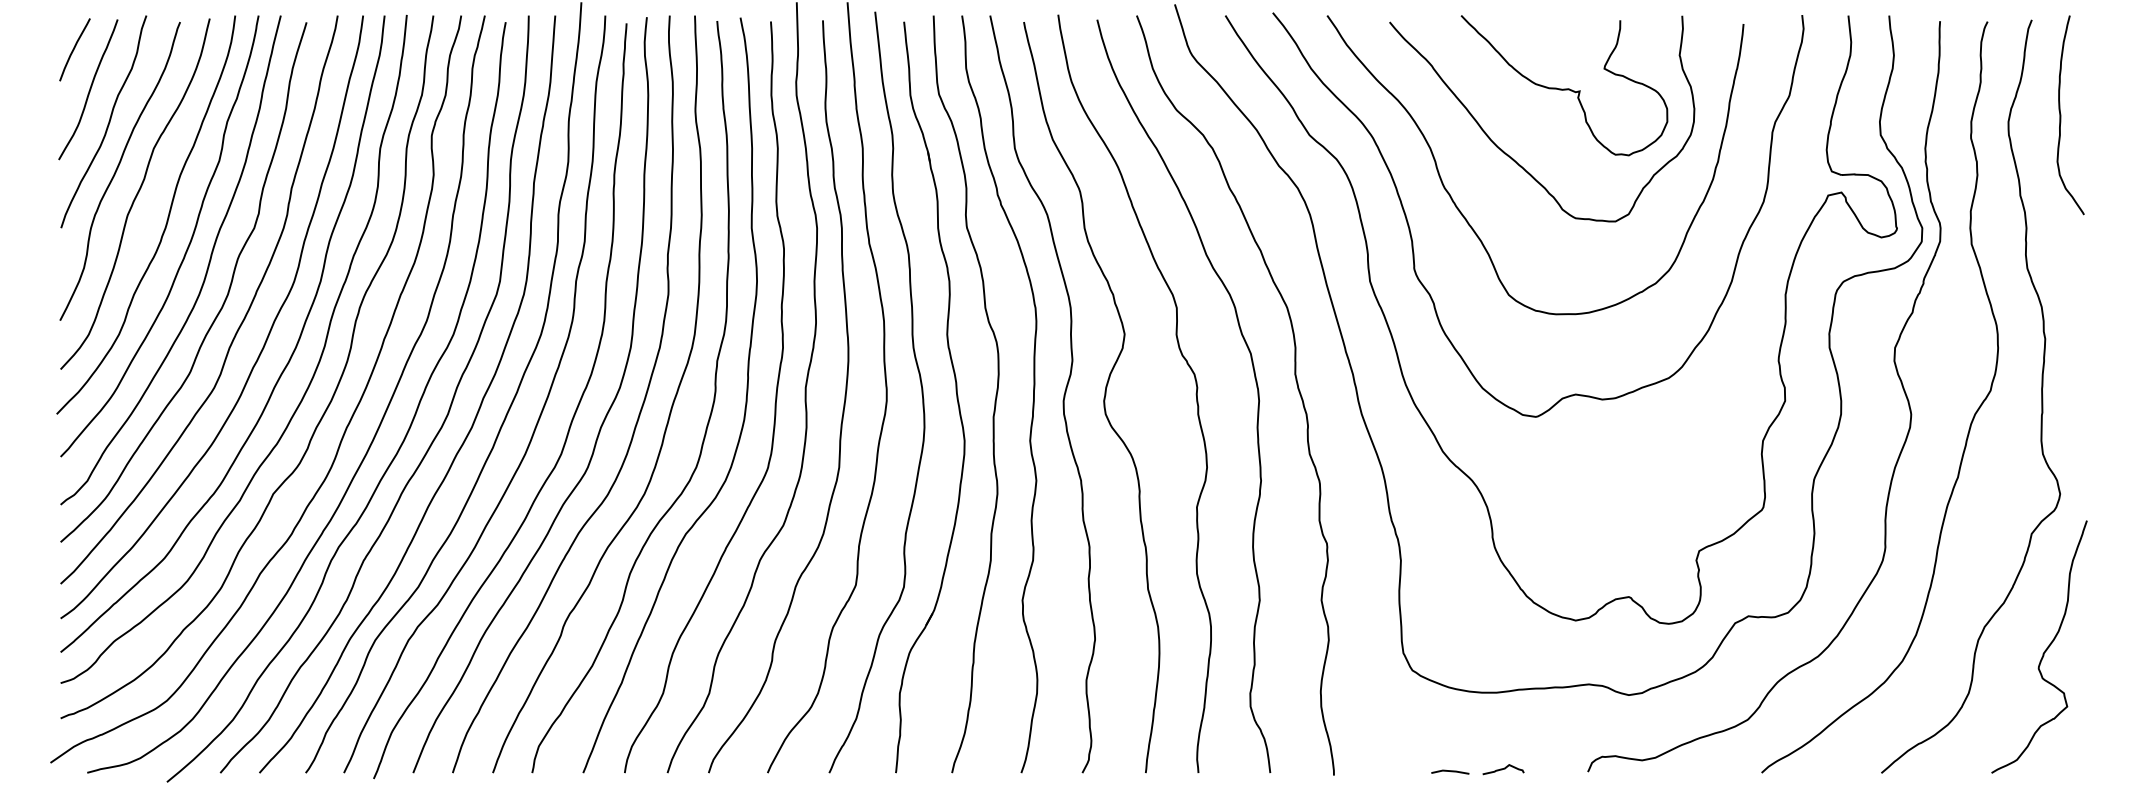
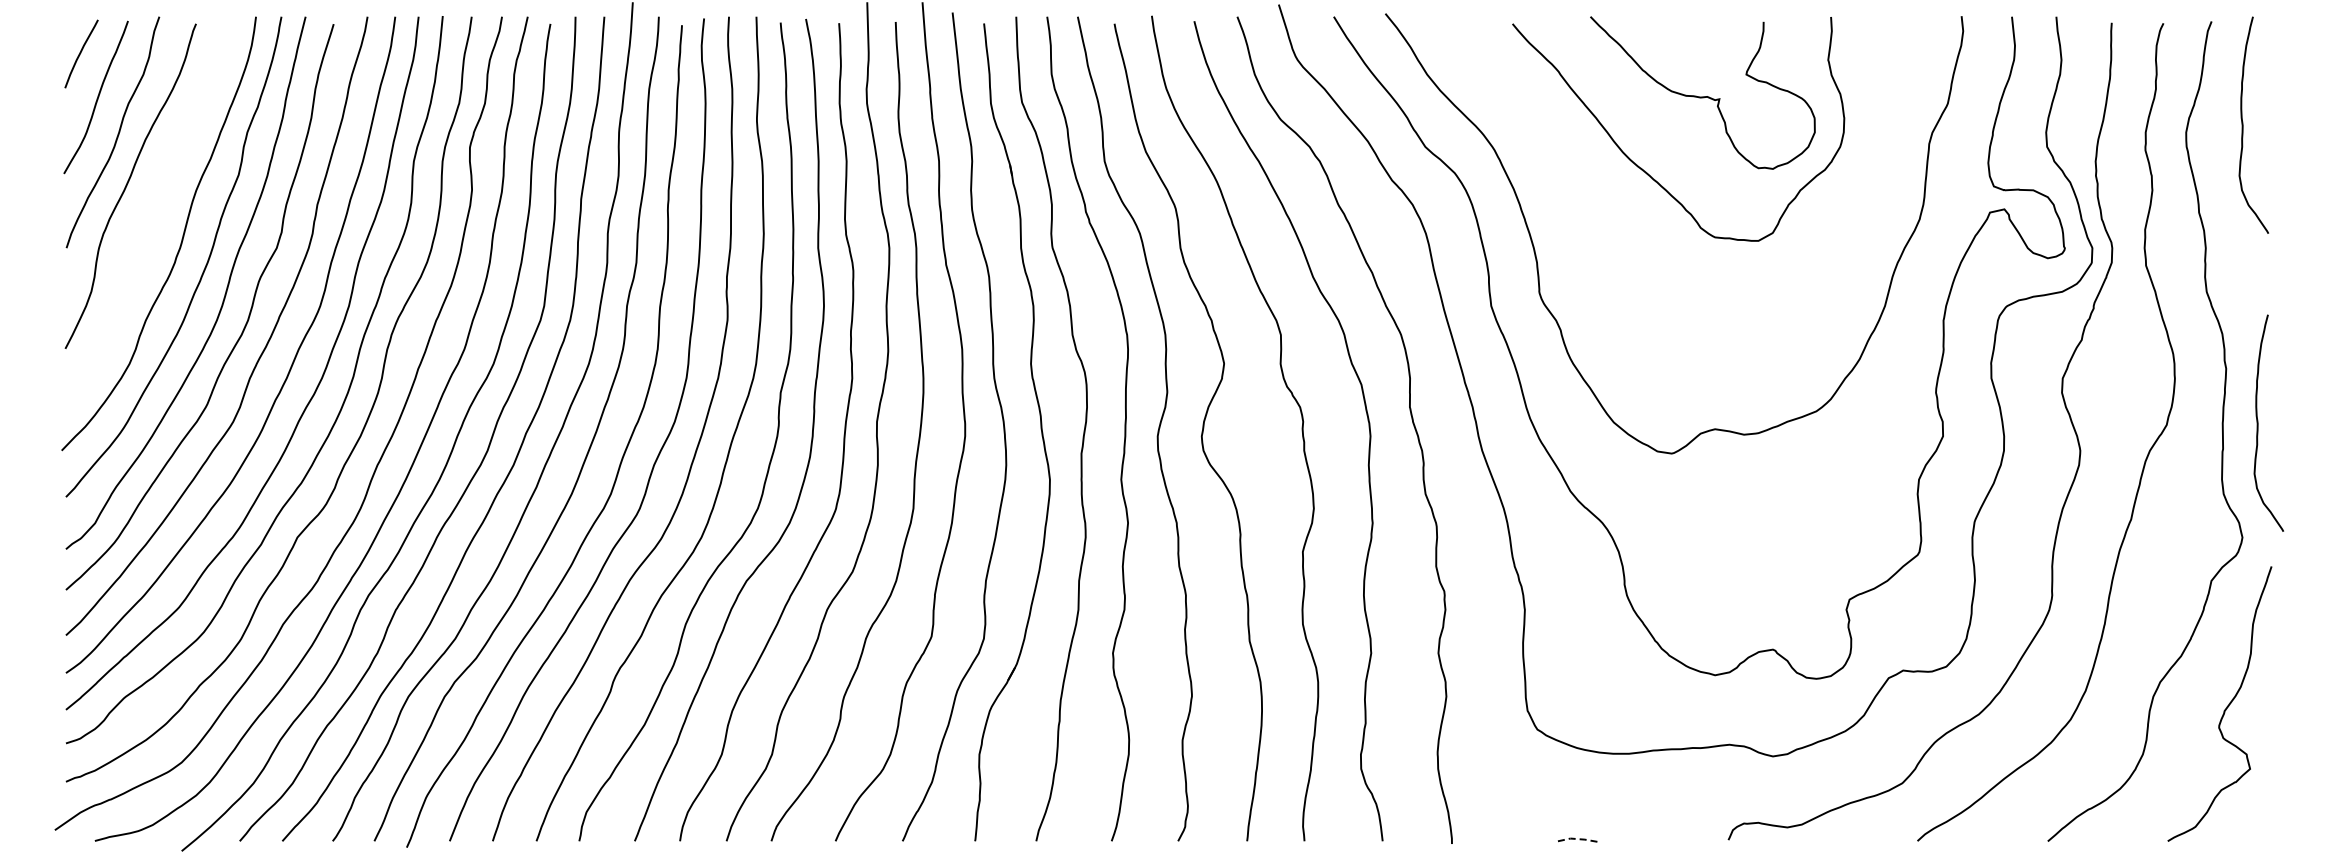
curve: (136, 194) -> (148, 211), removed
curve: (1465, 217) -> (1595, 236), removed
curve: (2074, 388) -> (2258, 422), added
curve: (1503, 769) -> (1636, 837), removed
line: (1451, 771) -> (1579, 839), solid -> dashed

